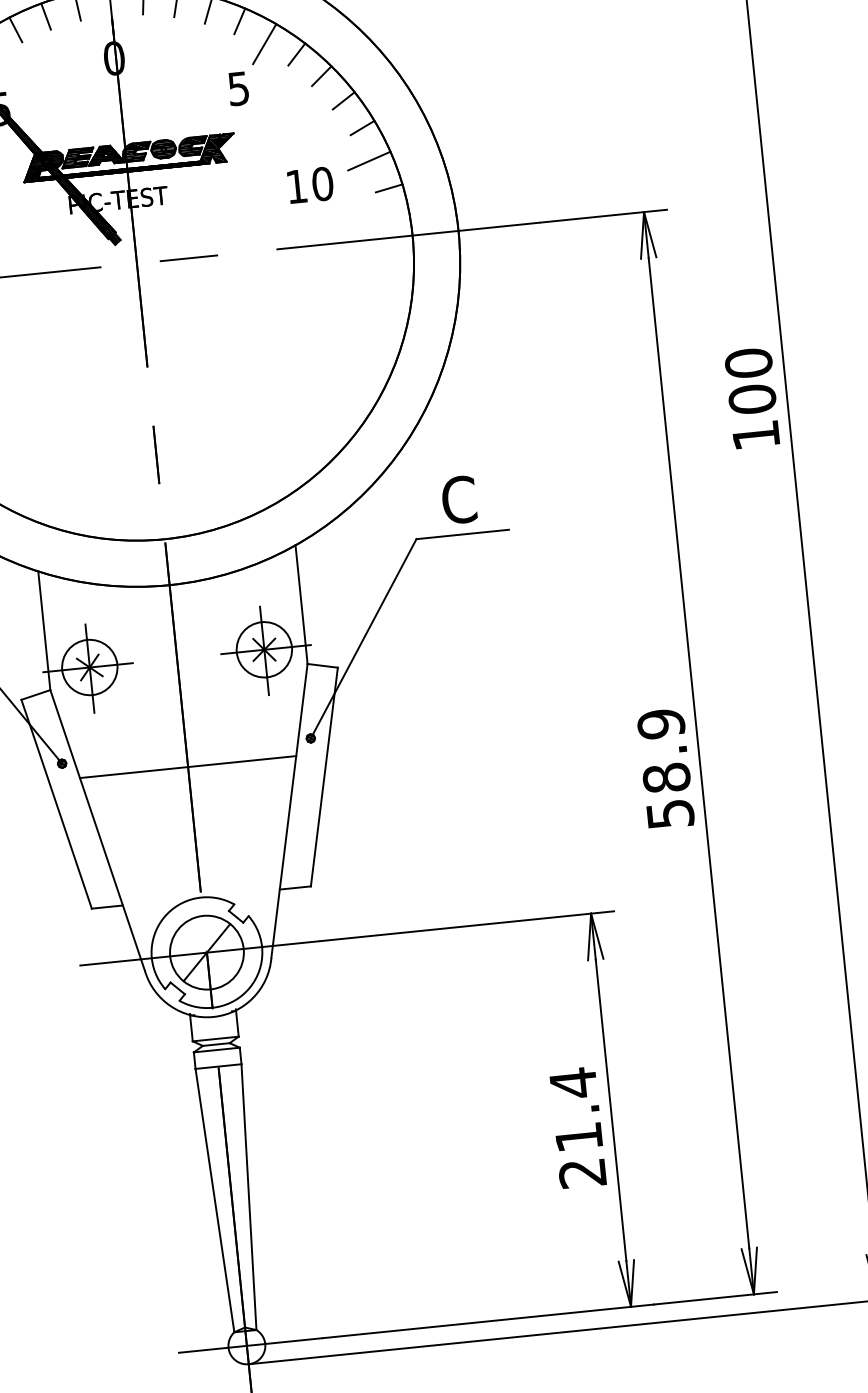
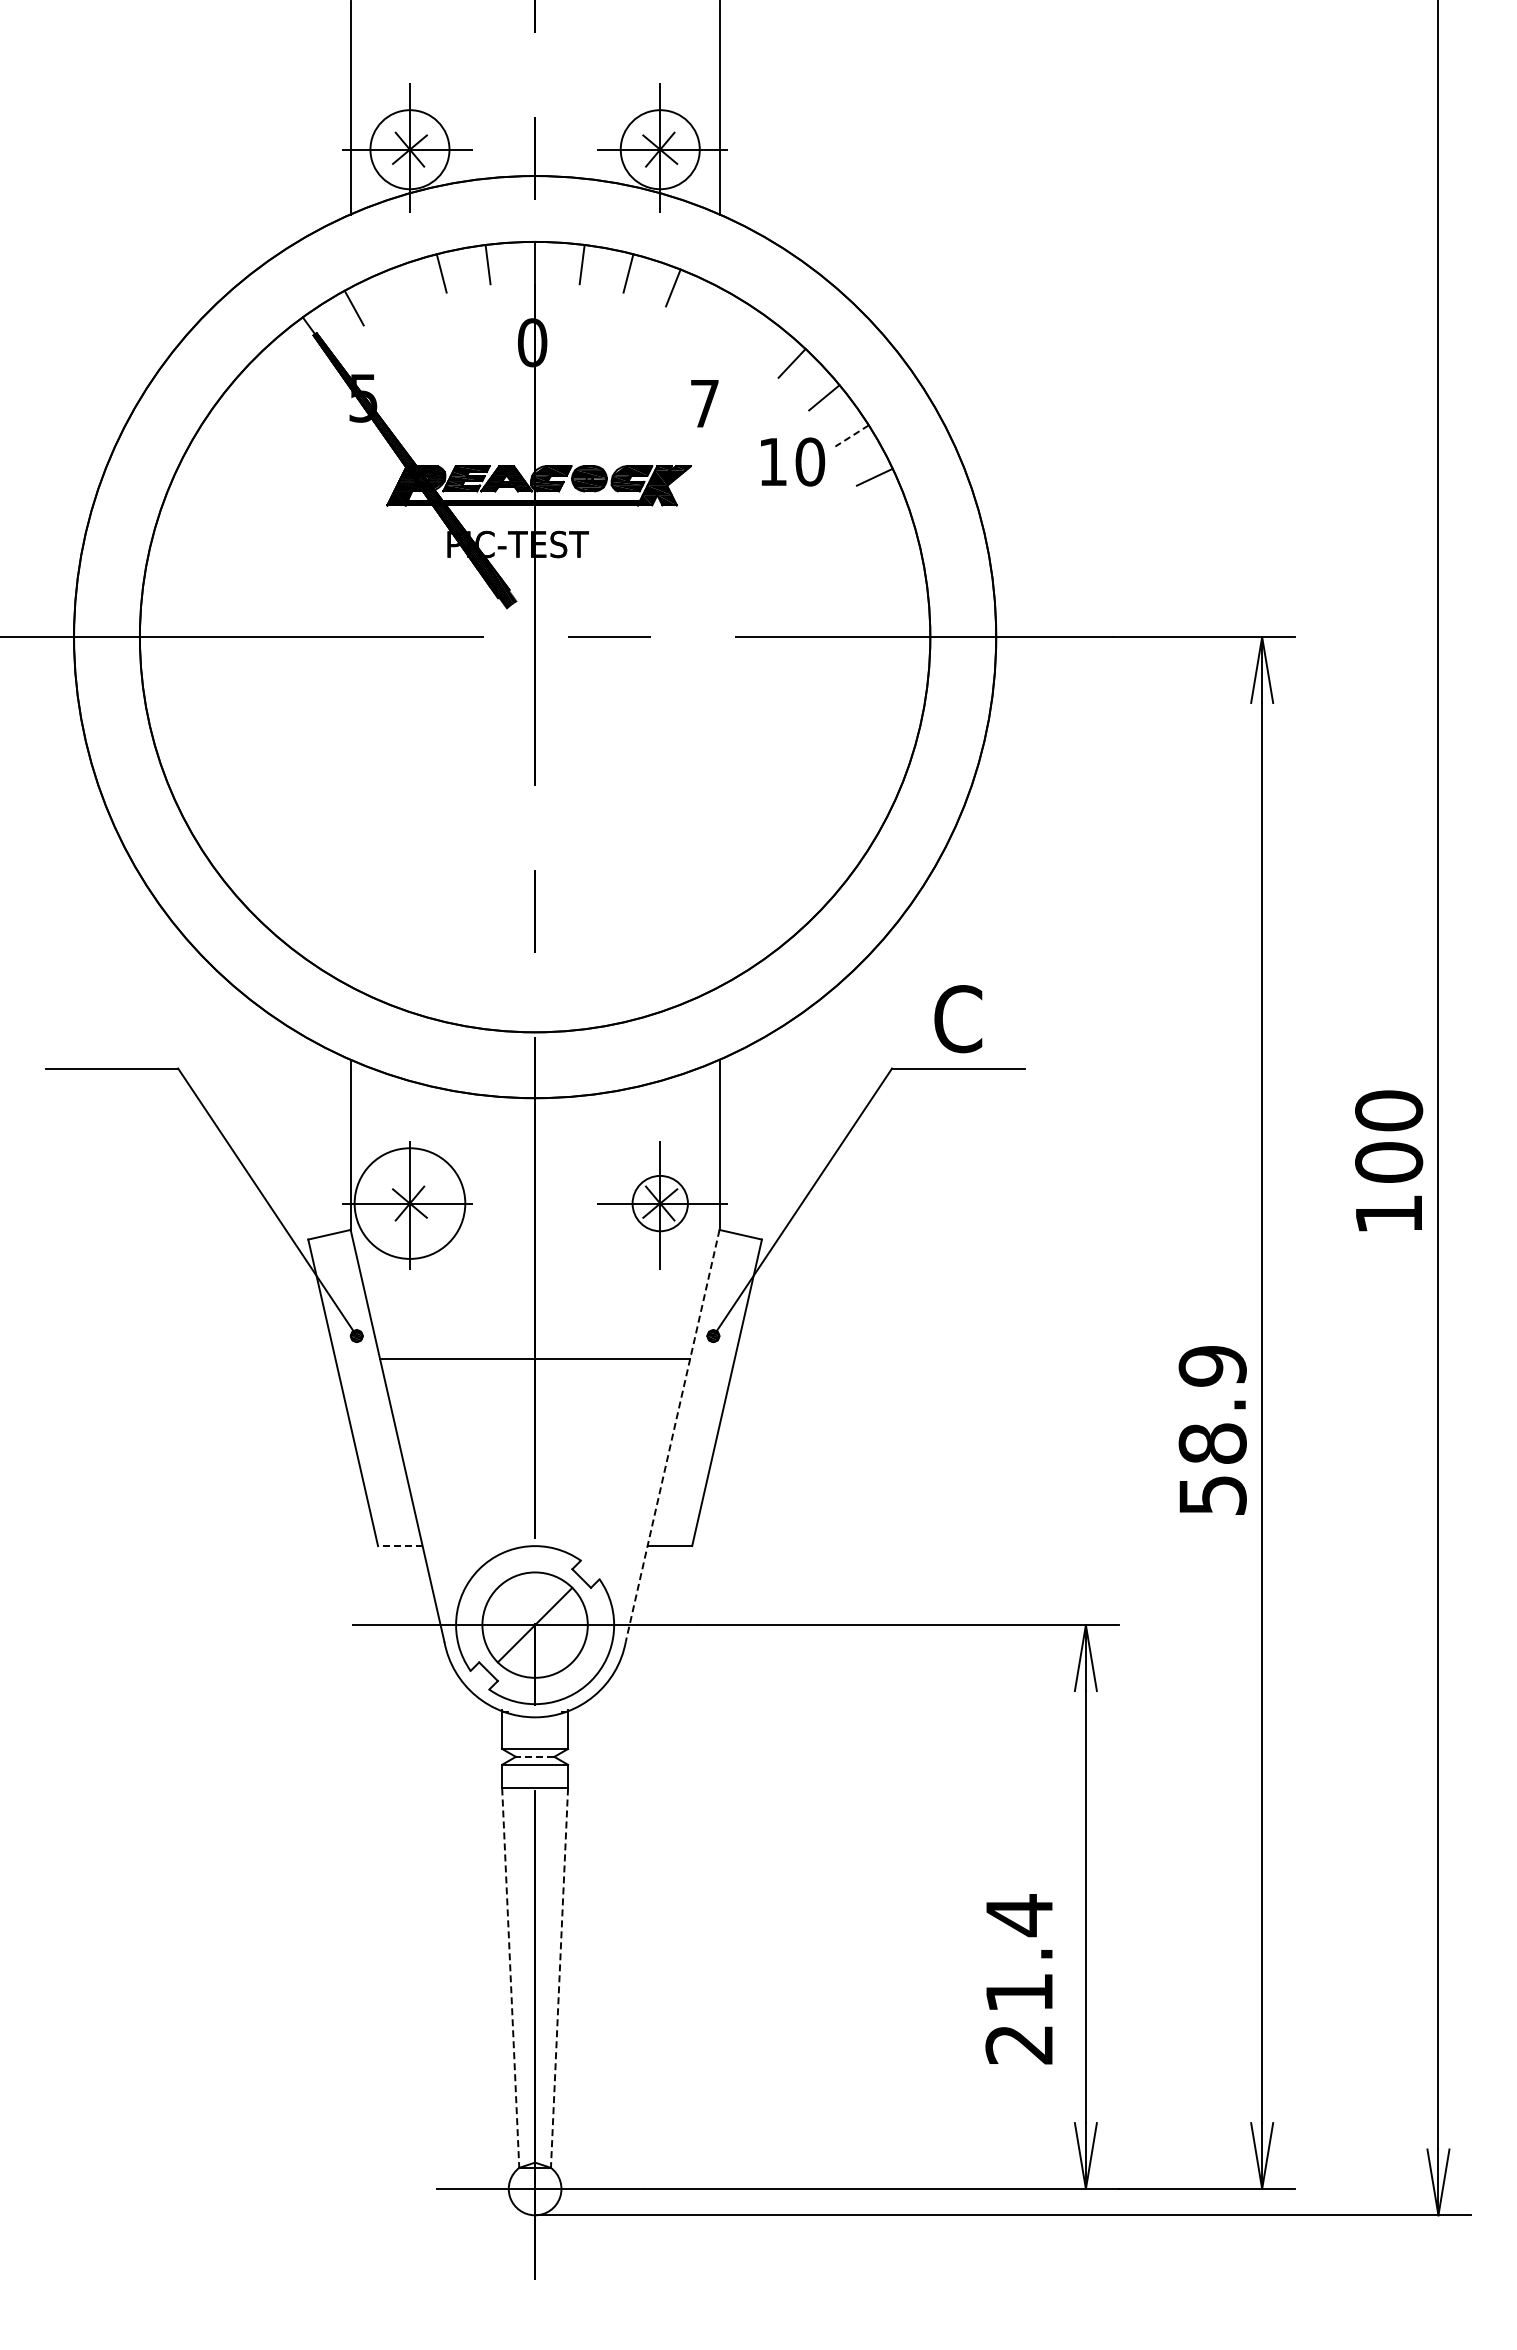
line: (239, 20) -> (715, 307), removed
line: (15, 29) -> (396, 287), removed
line: (264, 43) -> (747, 343), removed
text: (238, 89) -> (704, 404), 5 -> 7
line: (344, 100) -> (852, 435), solid -> dashed
line: (369, 160) -> (879, 524), removed
text: (311, 184) -> (793, 461), moved
line: (388, 188) -> (903, 566), removed
text: (752, 397) -> (1389, 1160), moved
circle: (263, 649) -> (659, 1203), size x0.7
circle: (89, 667) -> (409, 1203), size x1.4
line: (289, 811) -> (672, 1436), solid -> dashed
line: (106, 907) -> (399, 1546), solid -> dashed
line: (215, 1044) -> (534, 1756), solid -> dashed
text: (577, 1128) -> (1018, 1979), moved
line: (249, 1197) -> (559, 1978), solid -> dashed
line: (214, 1200) -> (510, 1978), solid -> dashed

